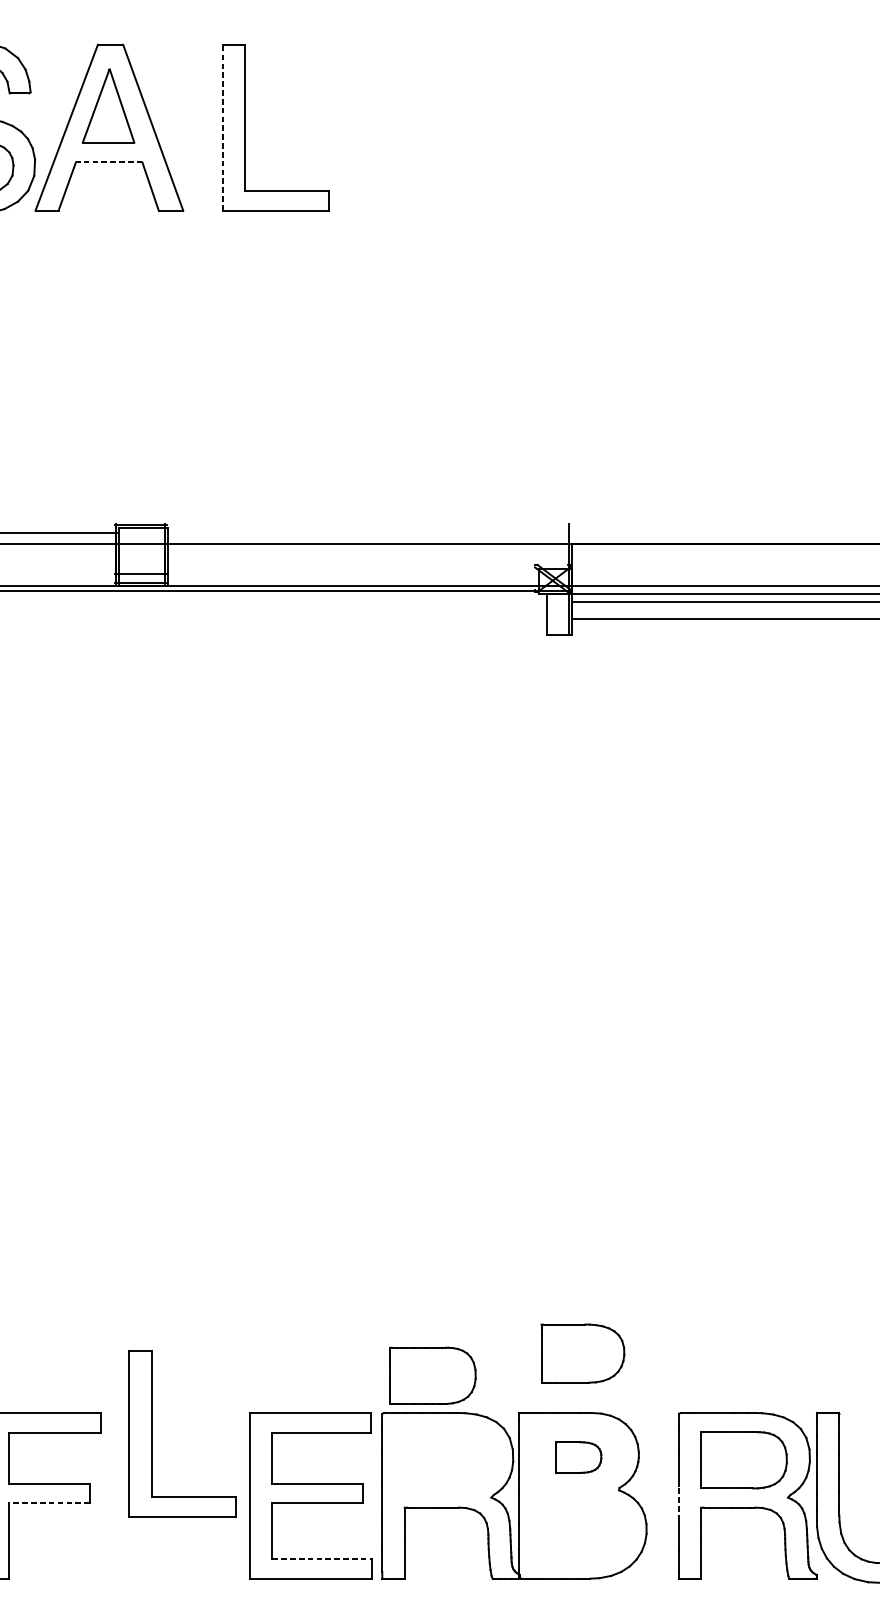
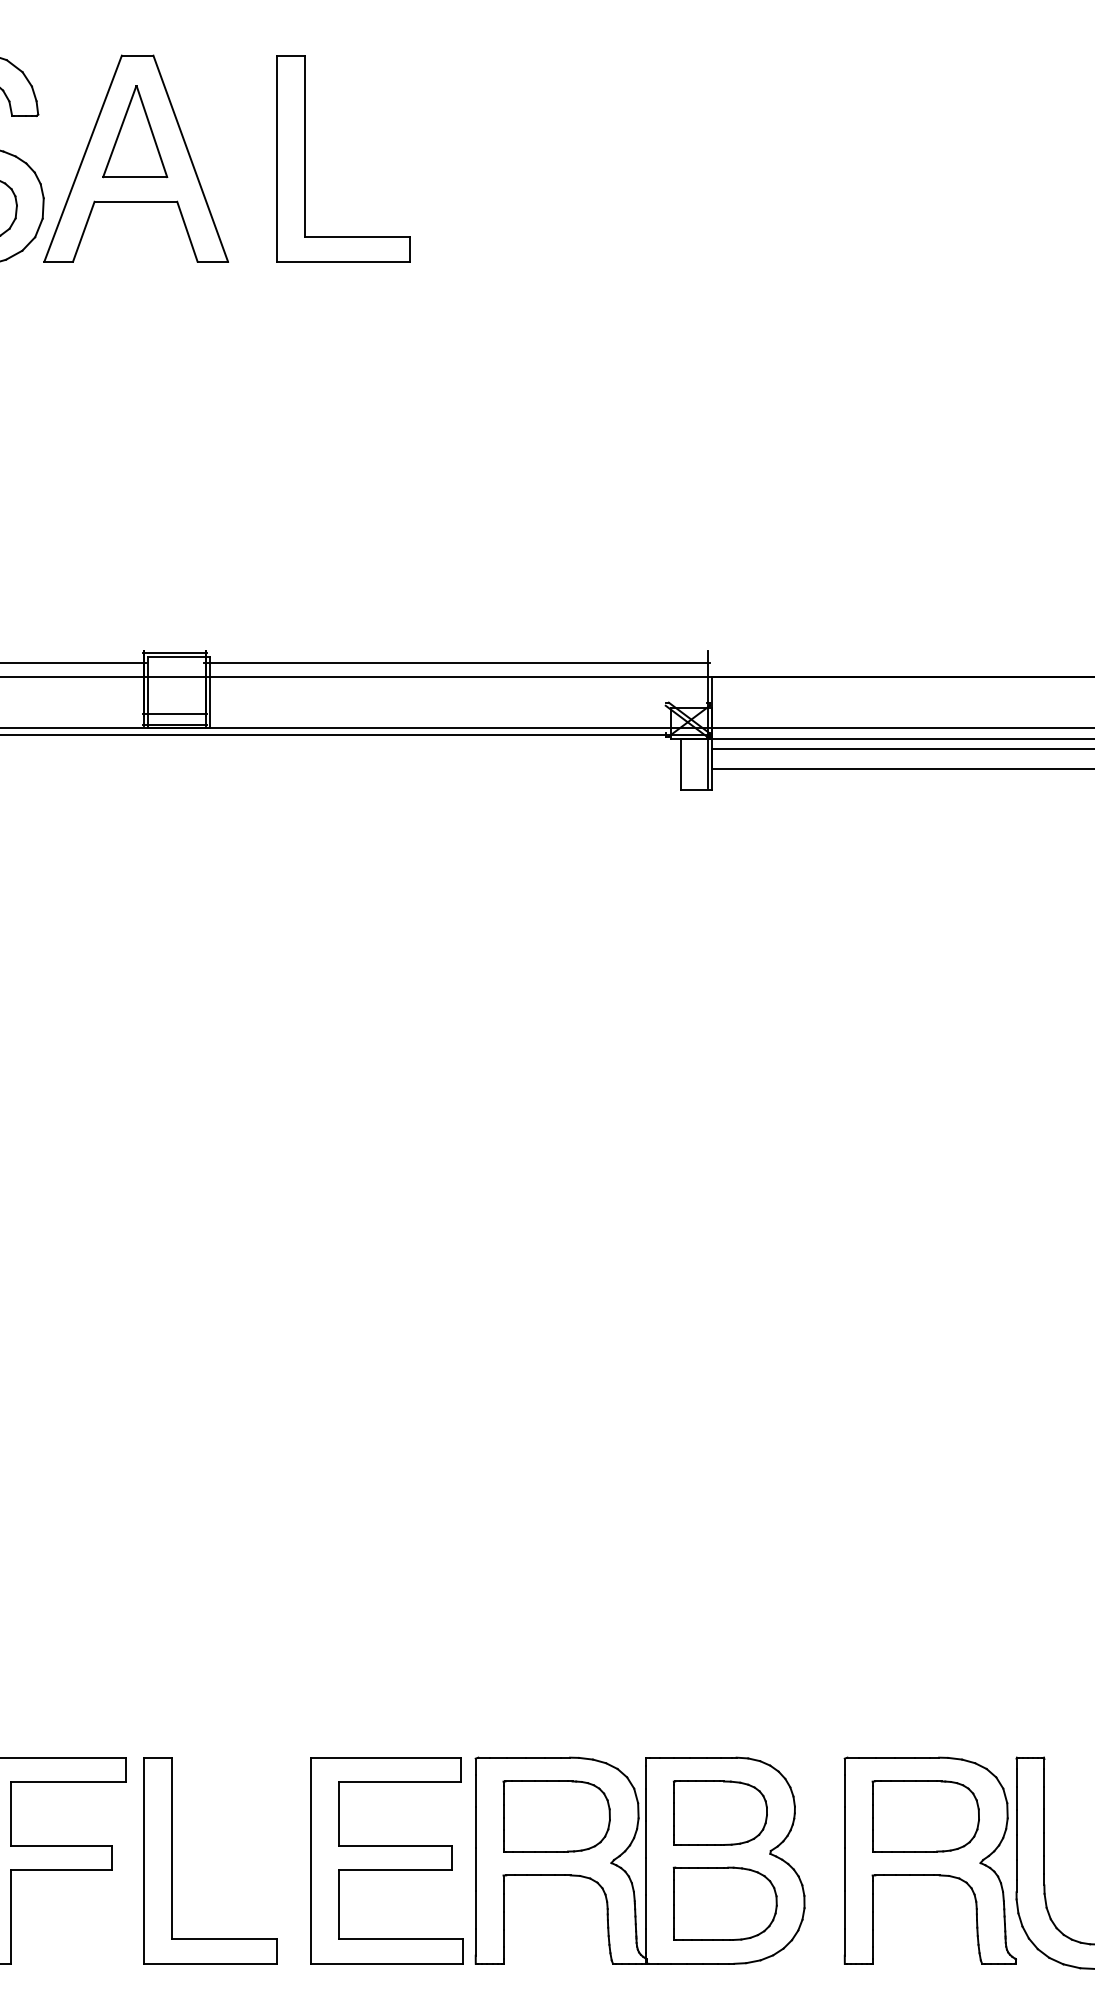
line: (222, 127) -> (277, 158), dashed -> solid
line: (108, 162) -> (135, 201), dashed -> solid
line: (366, 533) -> (456, 663), added
part: (582, 1353) -> (724, 1903), moved
part: (432, 1375) -> (556, 1816), moved
part: (152, 1433) -> (172, 1860), moved
part: (578, 1457) -> (719, 1812), size x1.67
line: (678, 1502) -> (844, 1869), dashed -> solid
line: (49, 1503) -> (61, 1870), dashed -> solid
line: (322, 1559) -> (401, 1939), dashed -> solid

